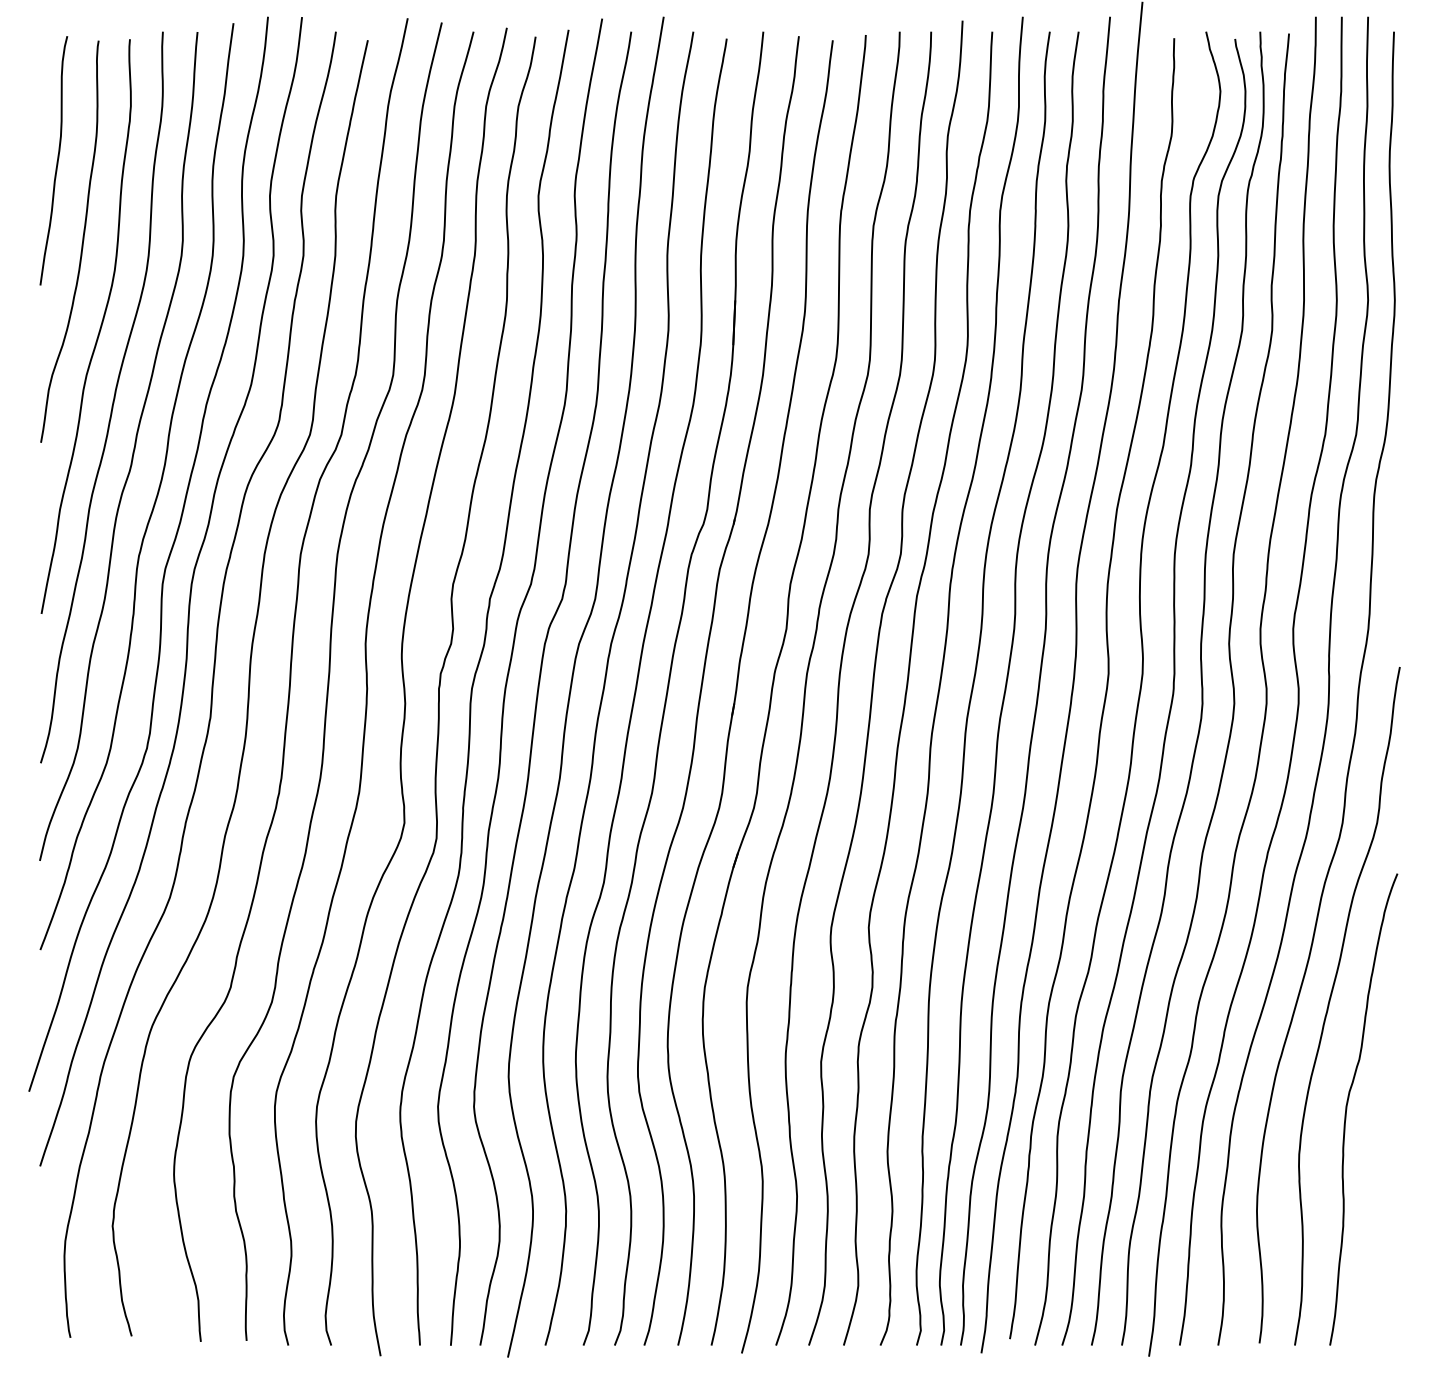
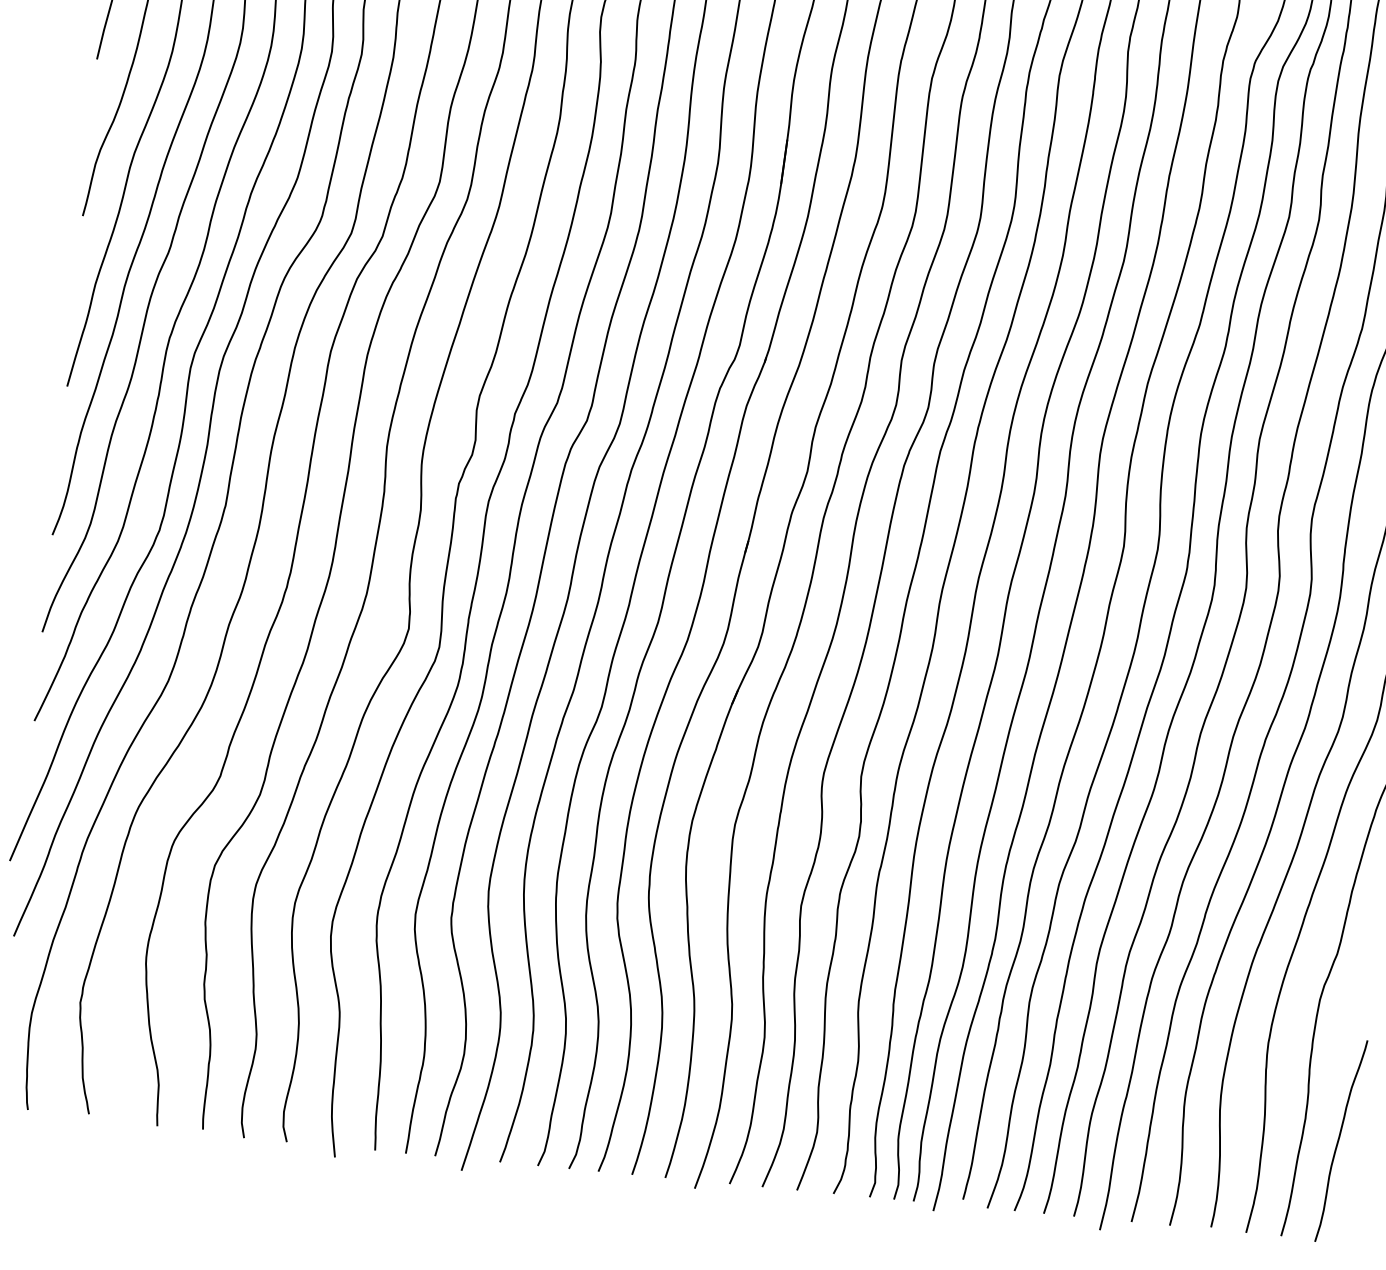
curve: (1379, 1243) -> (1339, 1139), added

